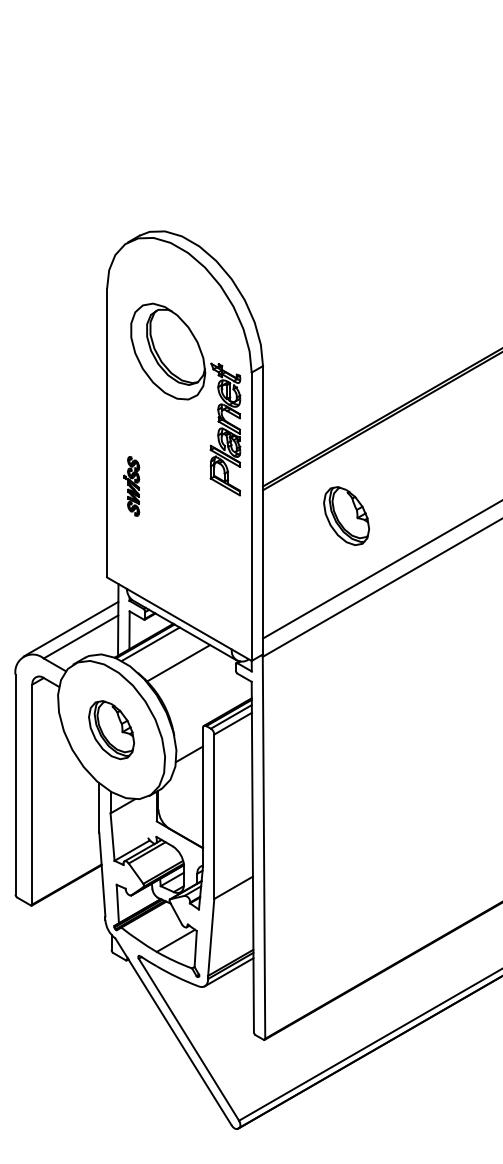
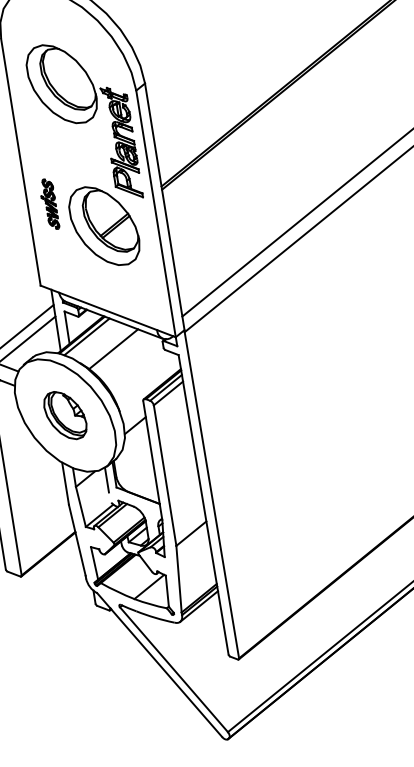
part: (346, 516) -> (237, 200), removed
part: (190, 520) -> (104, 225), added
line: (147, 811) -> (107, 480), added

